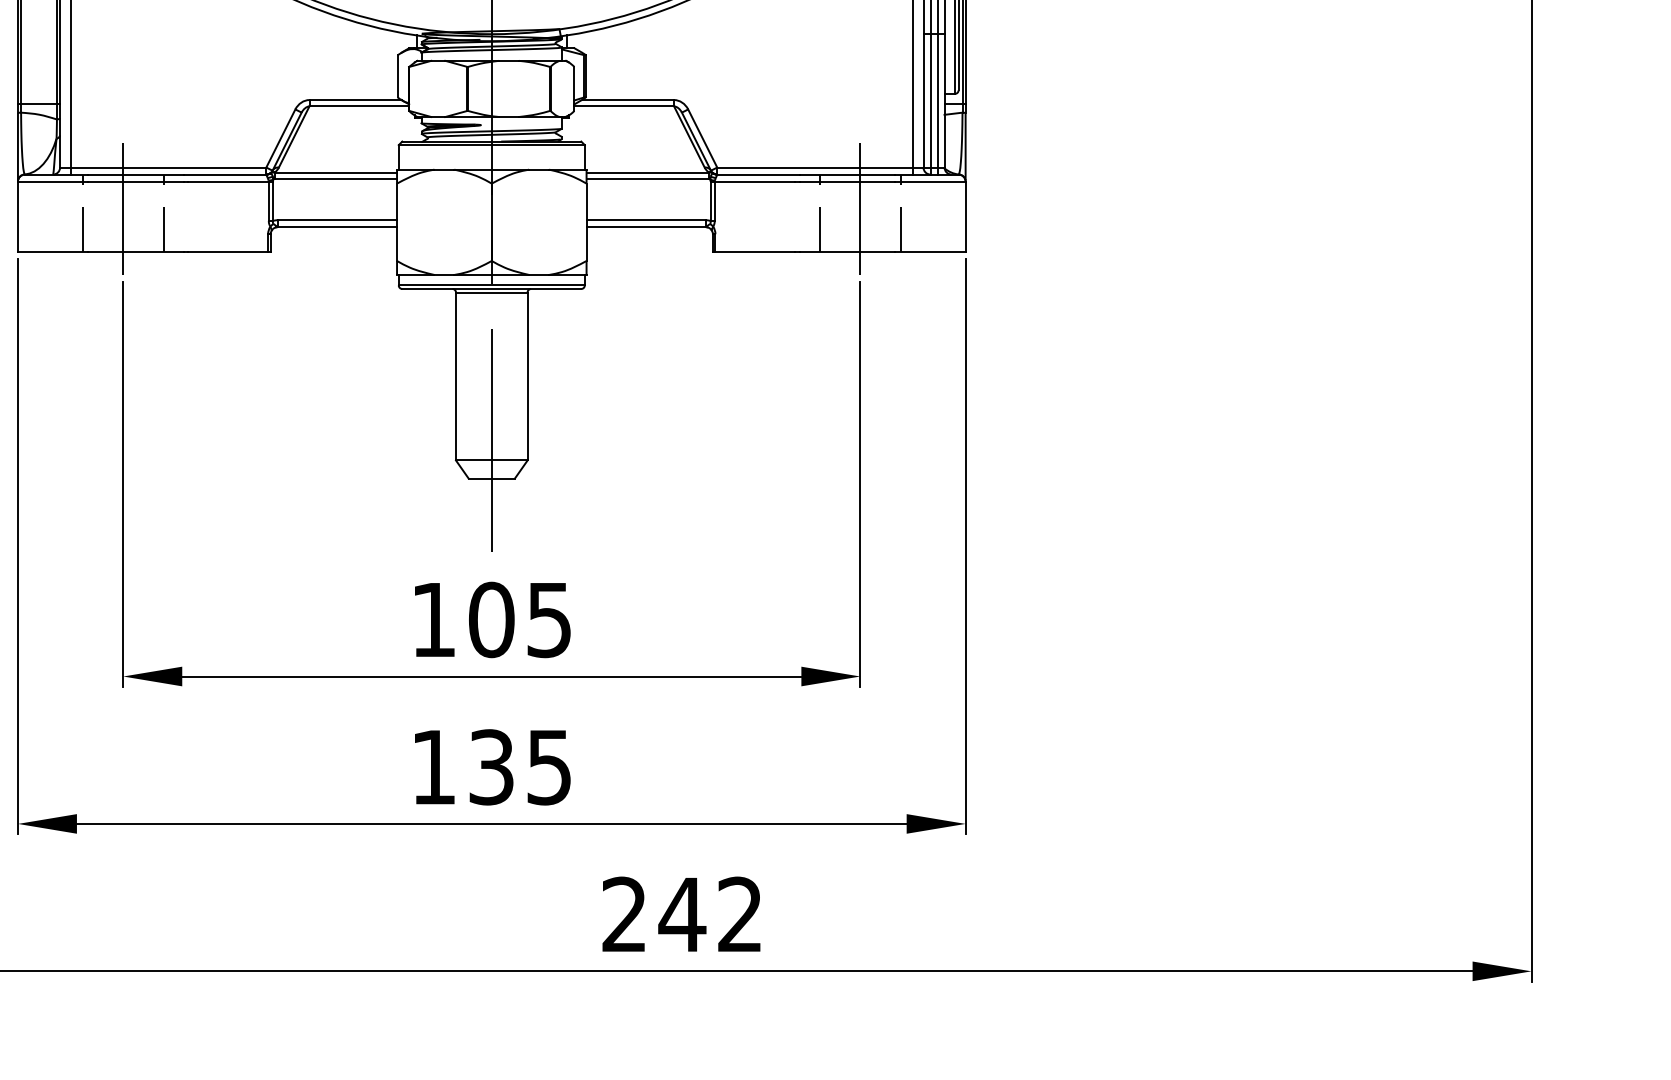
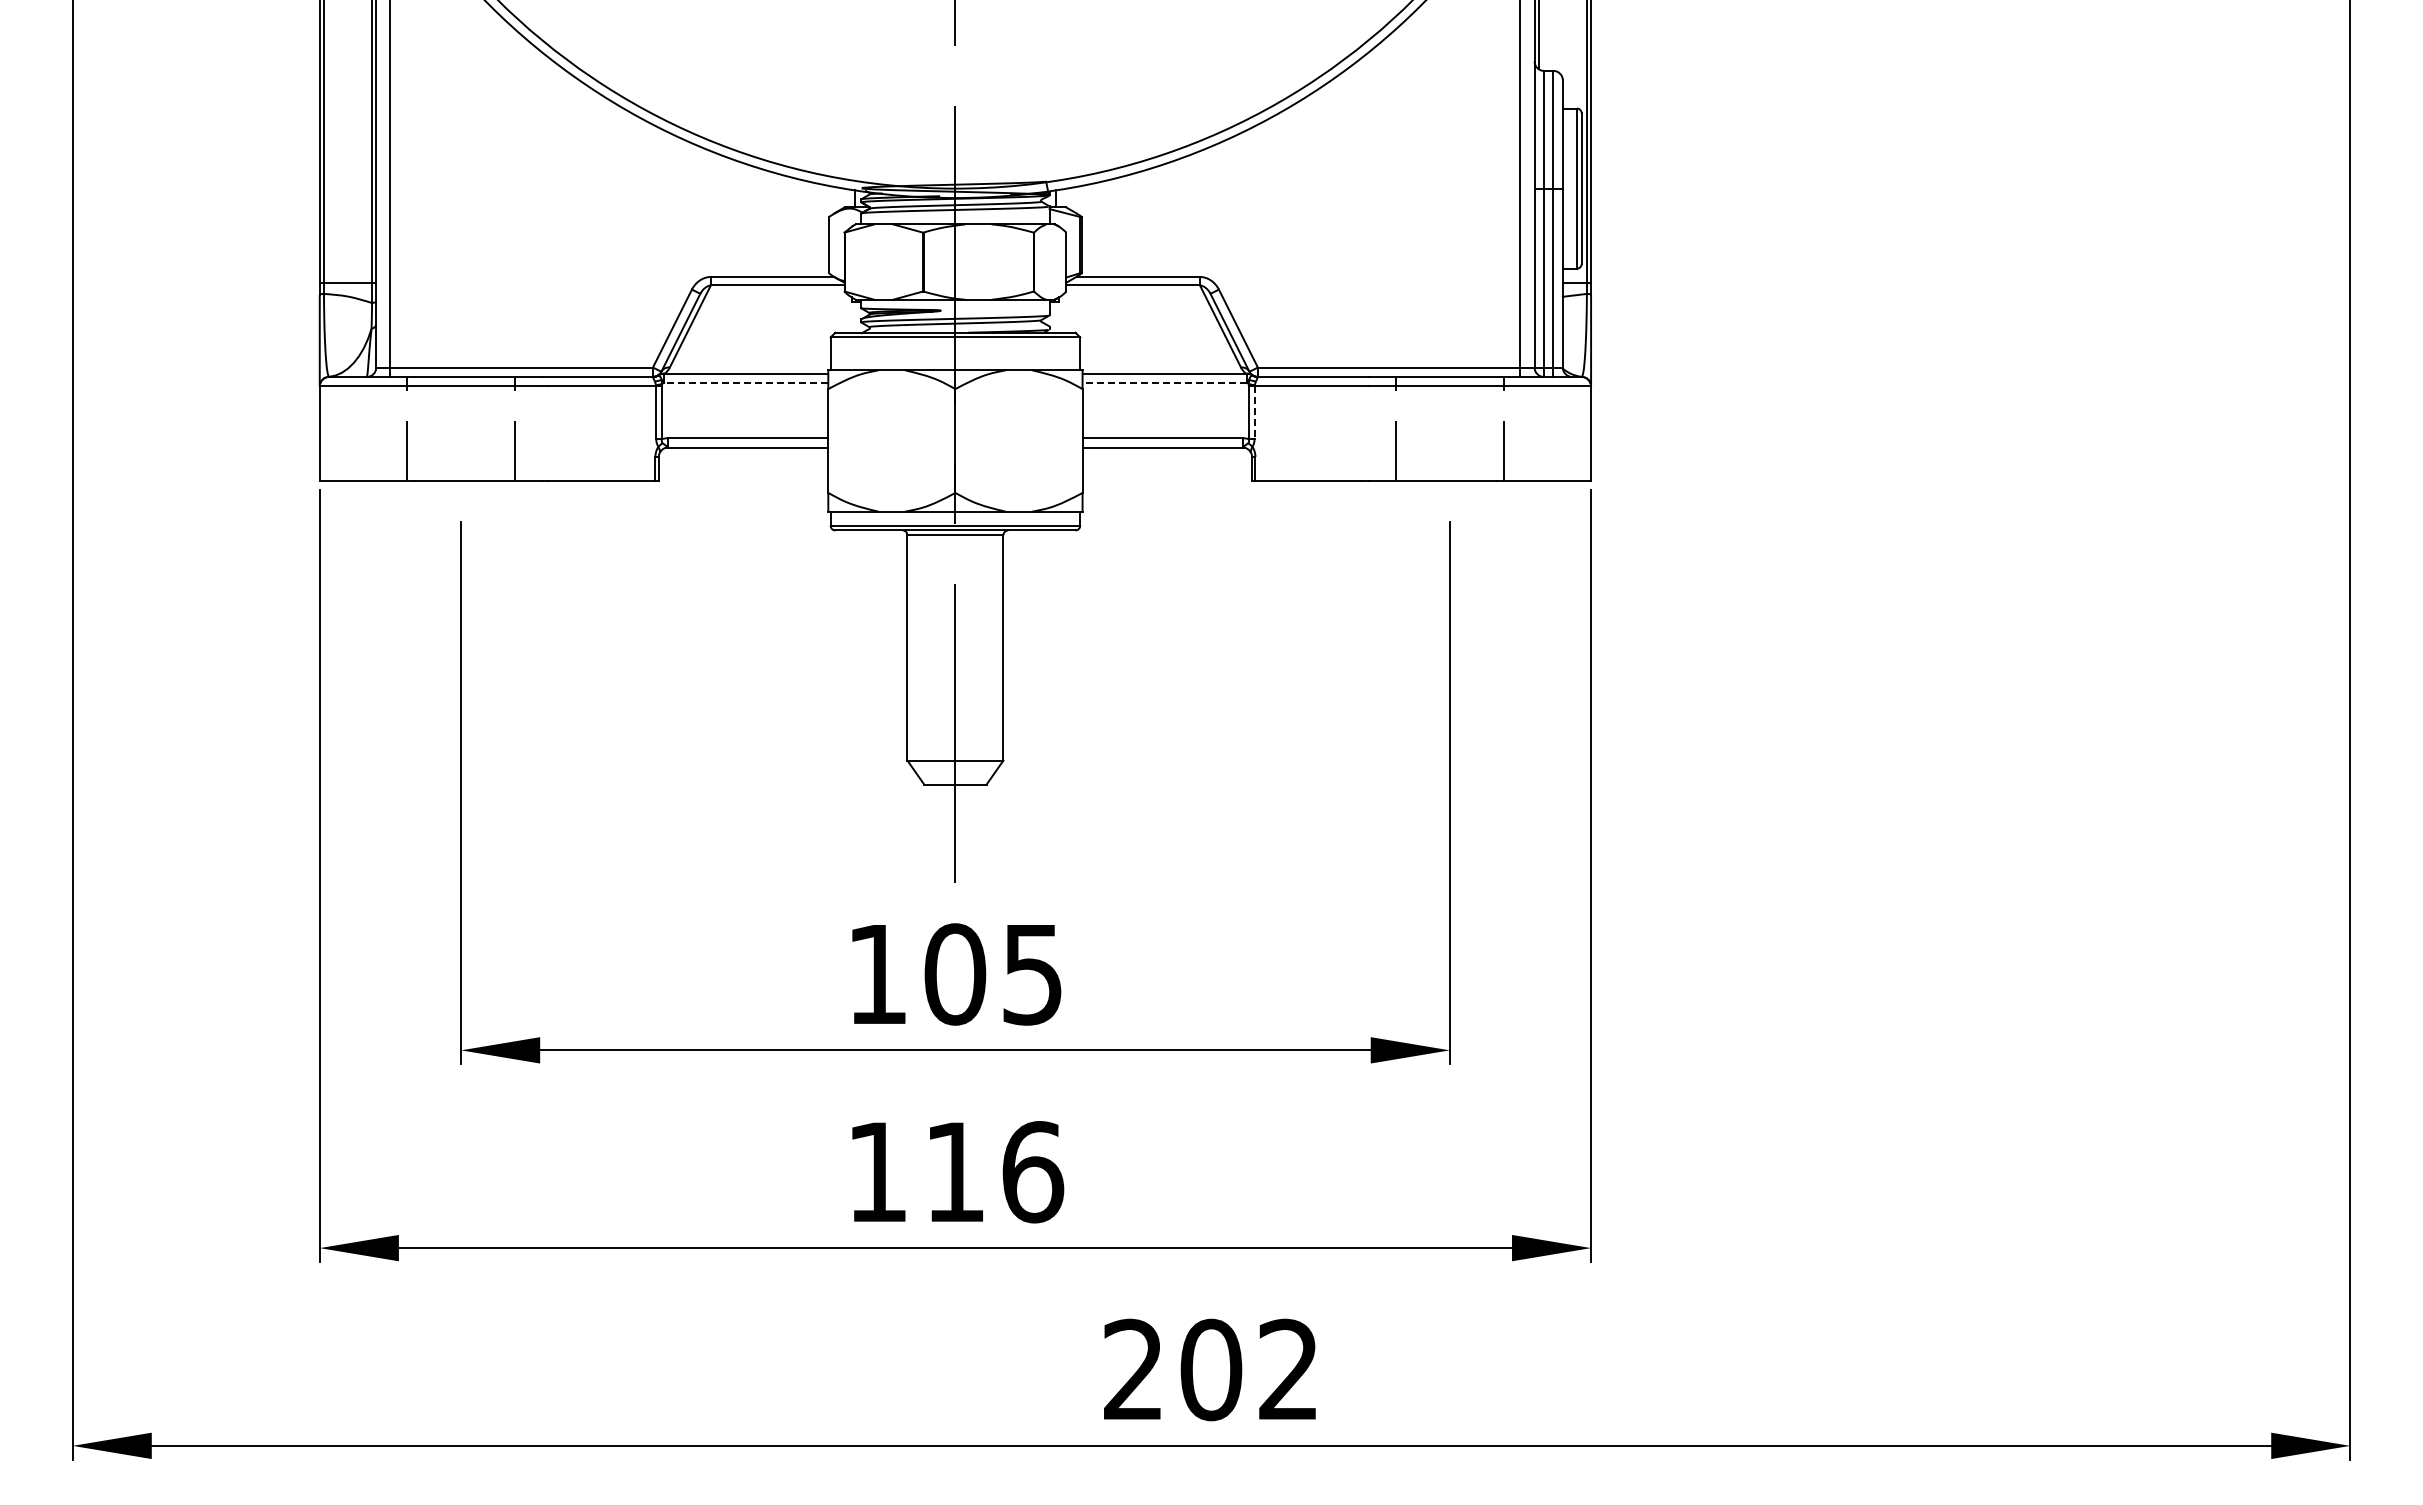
line: (335, 178) -> (745, 382), solid -> dashed
line: (647, 178) -> (1164, 382), solid -> dashed
line: (714, 201) -> (1254, 413), solid -> dashed
line: (123, 208) -> (461, 422), removed
line: (860, 208) -> (1449, 422), removed
text: (521, 767) -> (995, 1172), 135 -> 116
text: (681, 914) -> (1210, 1369), 242 -> 202

